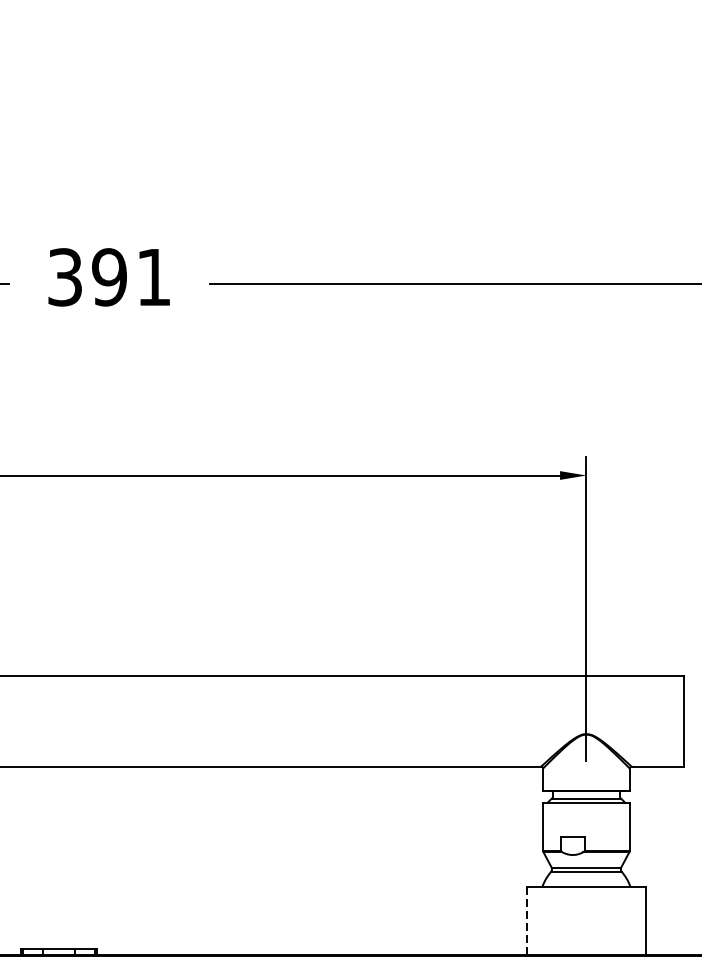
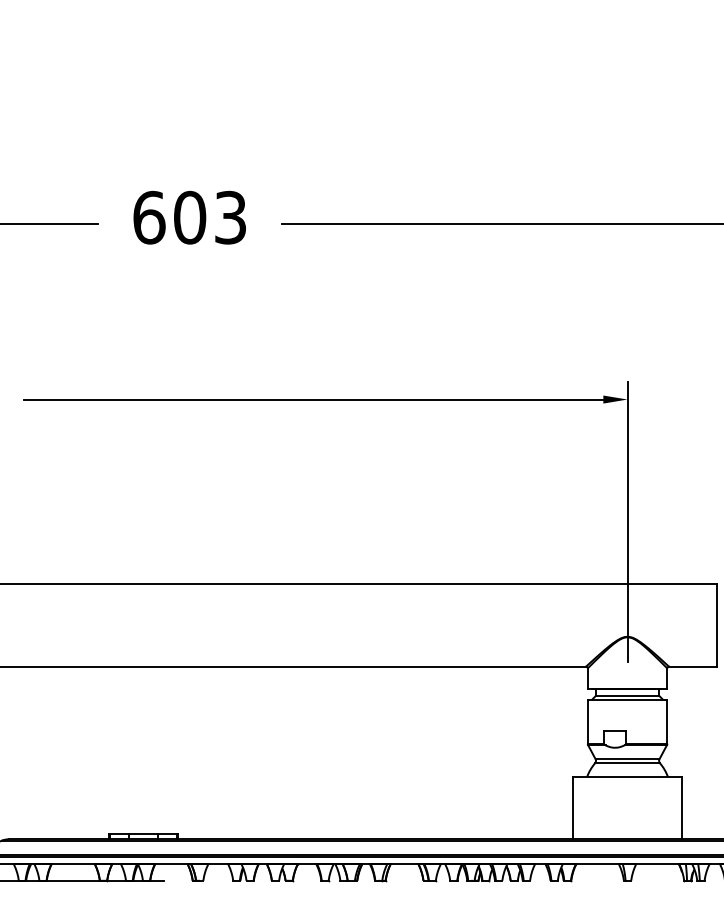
text: (109, 277) -> (189, 217), 391 -> 603
line: (526, 921) -> (572, 808), dashed -> solid

